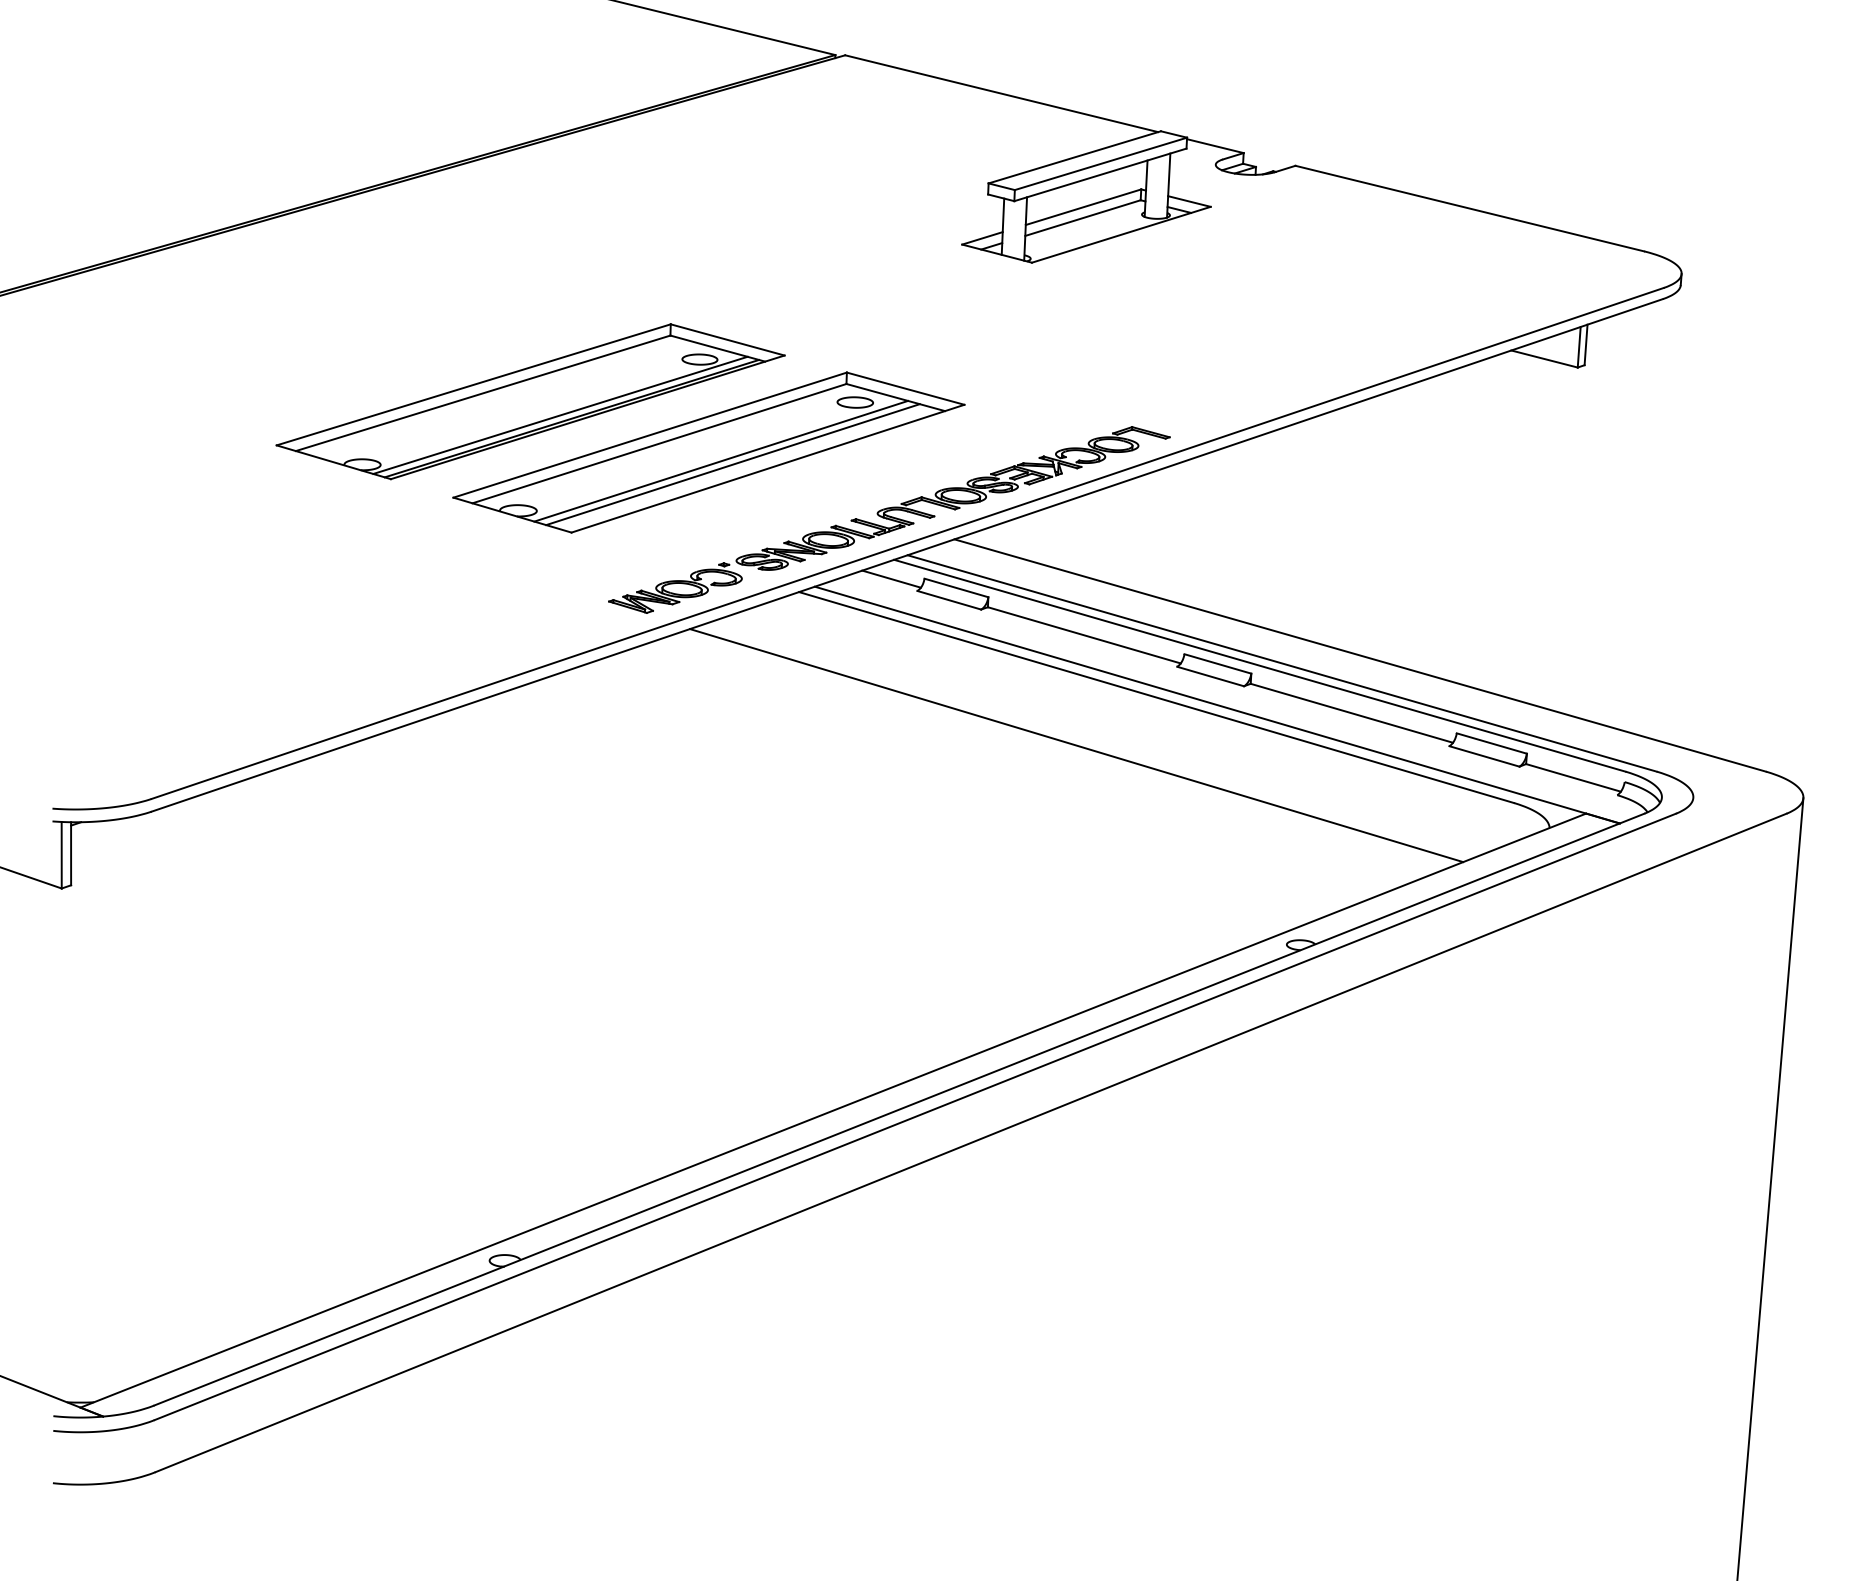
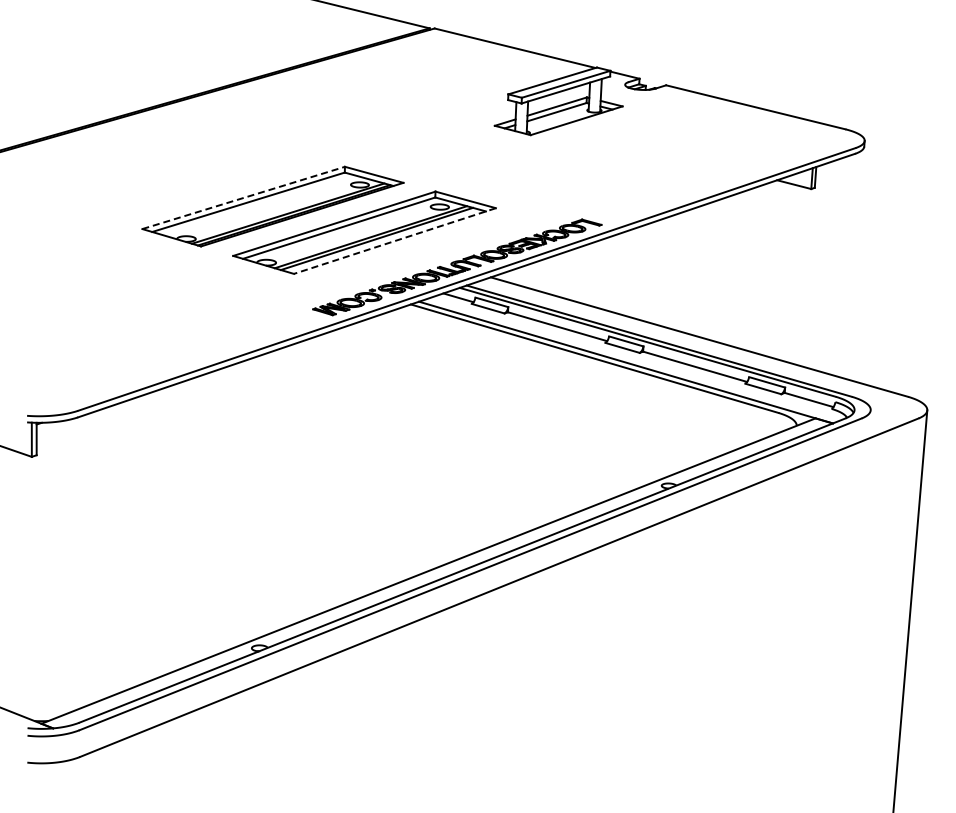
line: (473, 383) -> (243, 197), solid -> dashed
line: (767, 469) -> (394, 241), solid -> dashed
line: (1076, 745) -> (553, 383), removed

